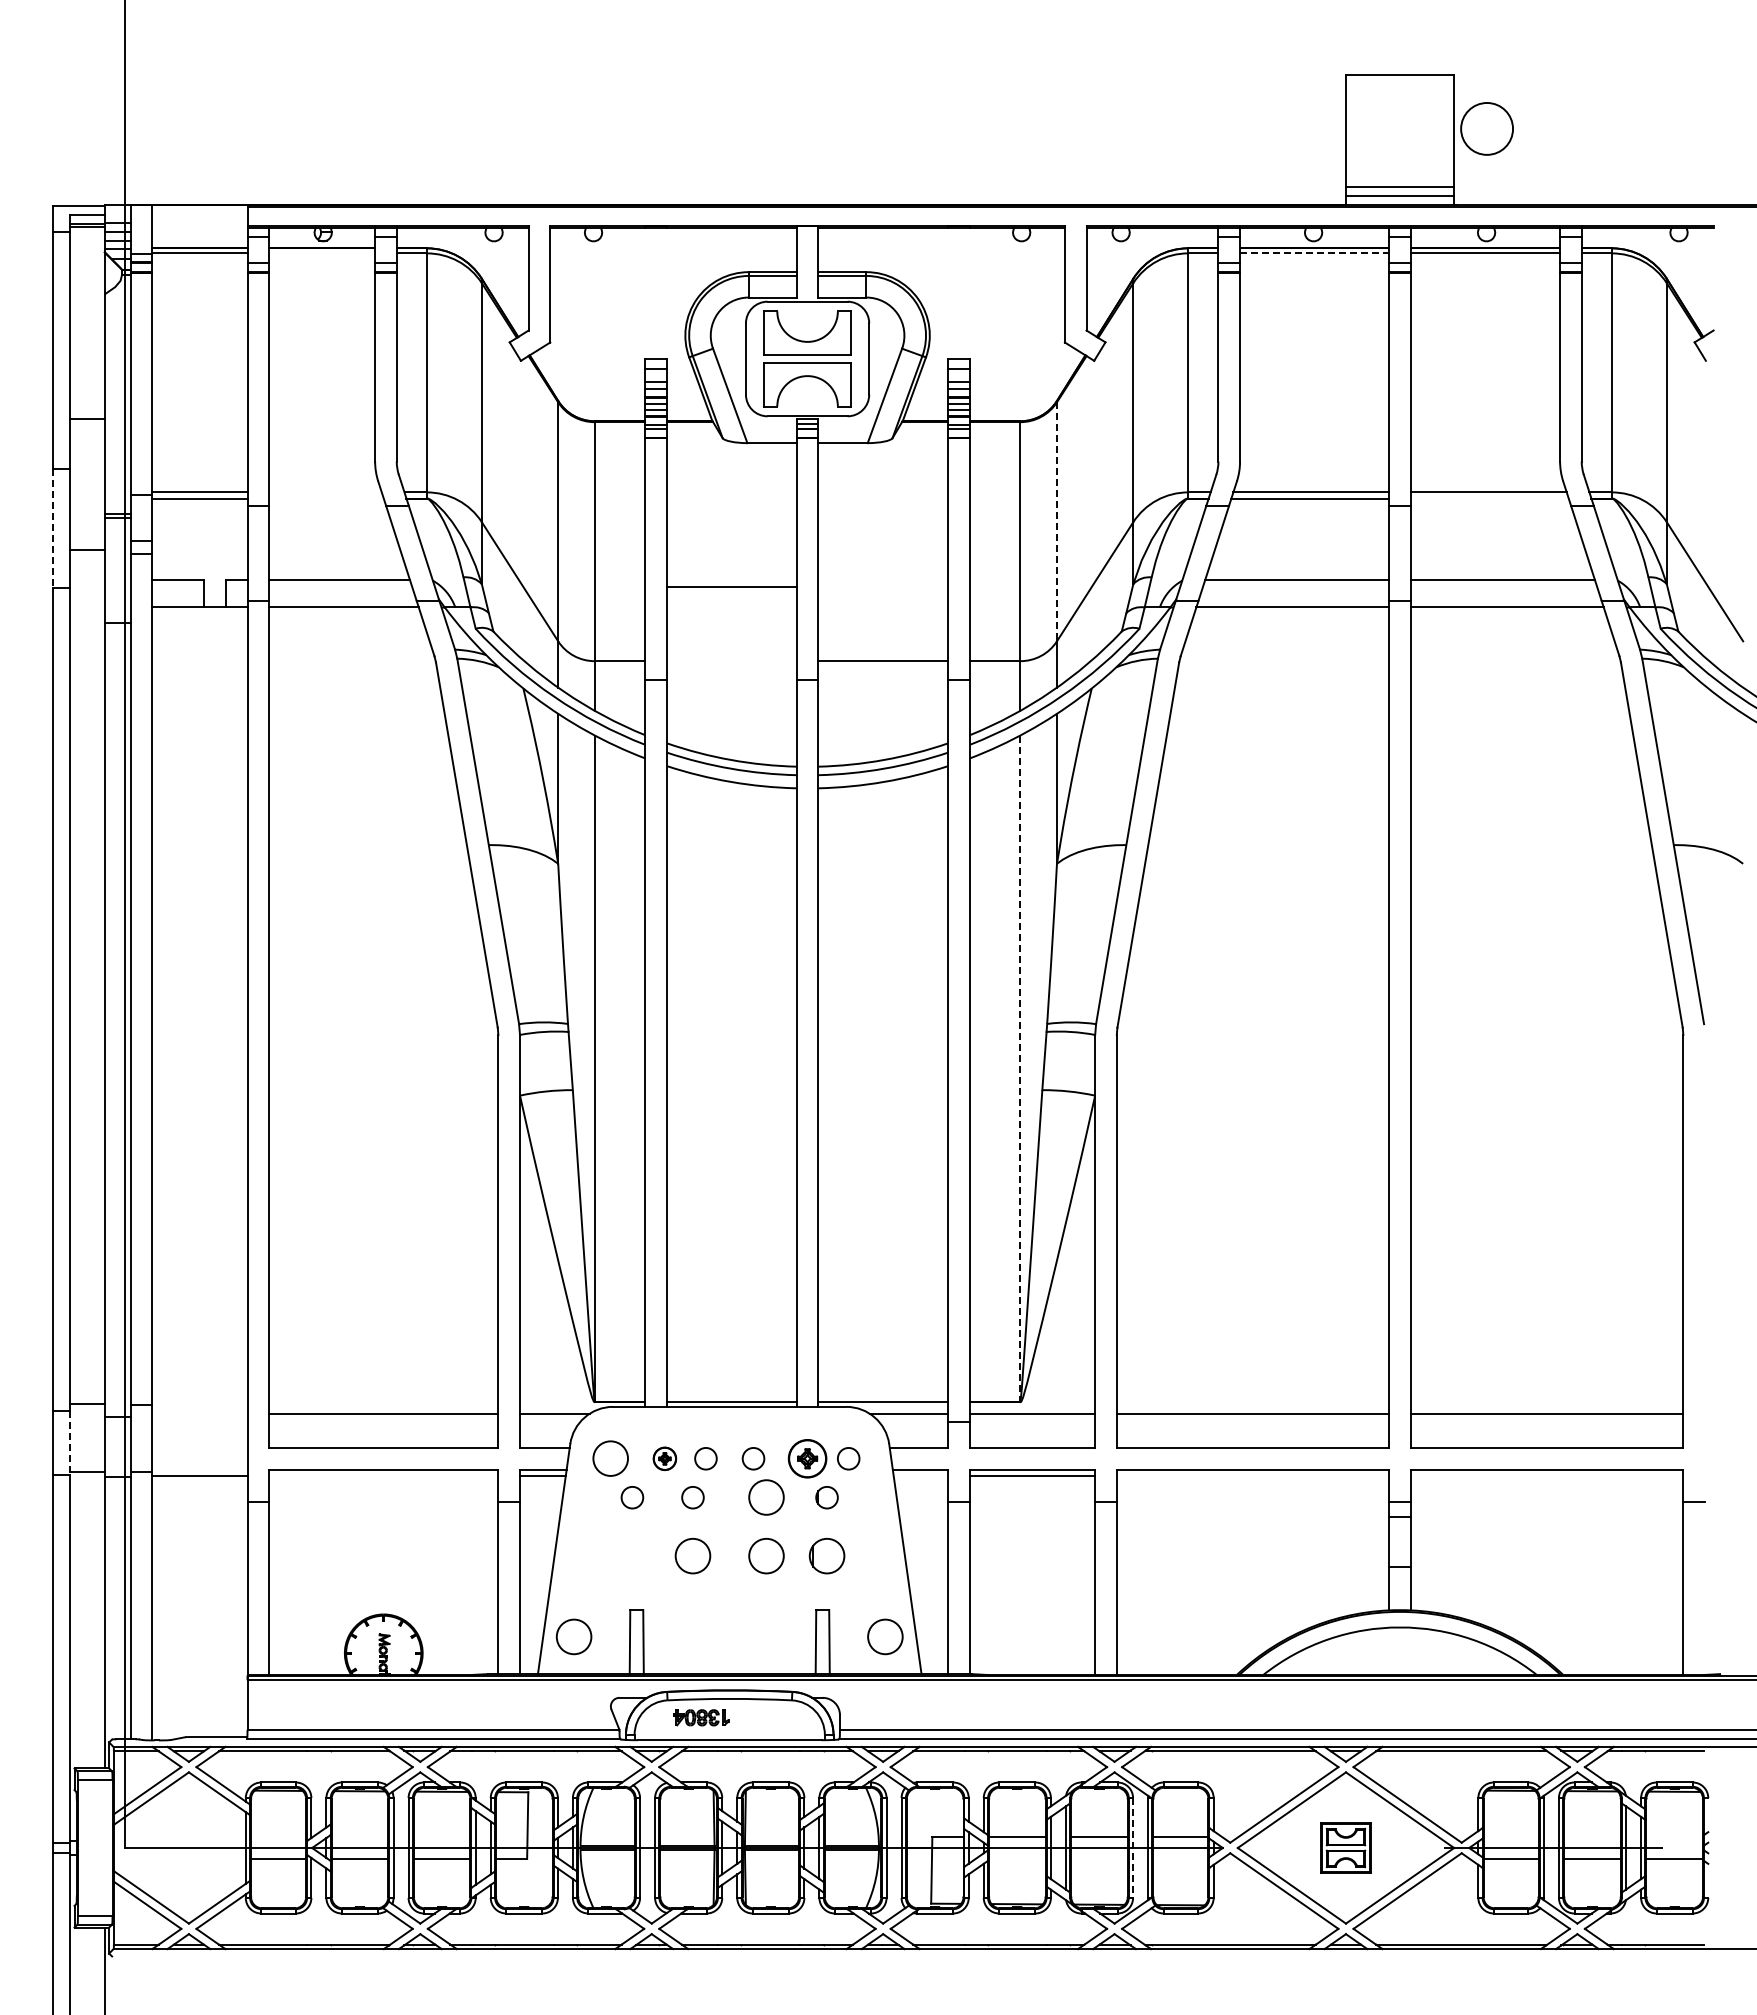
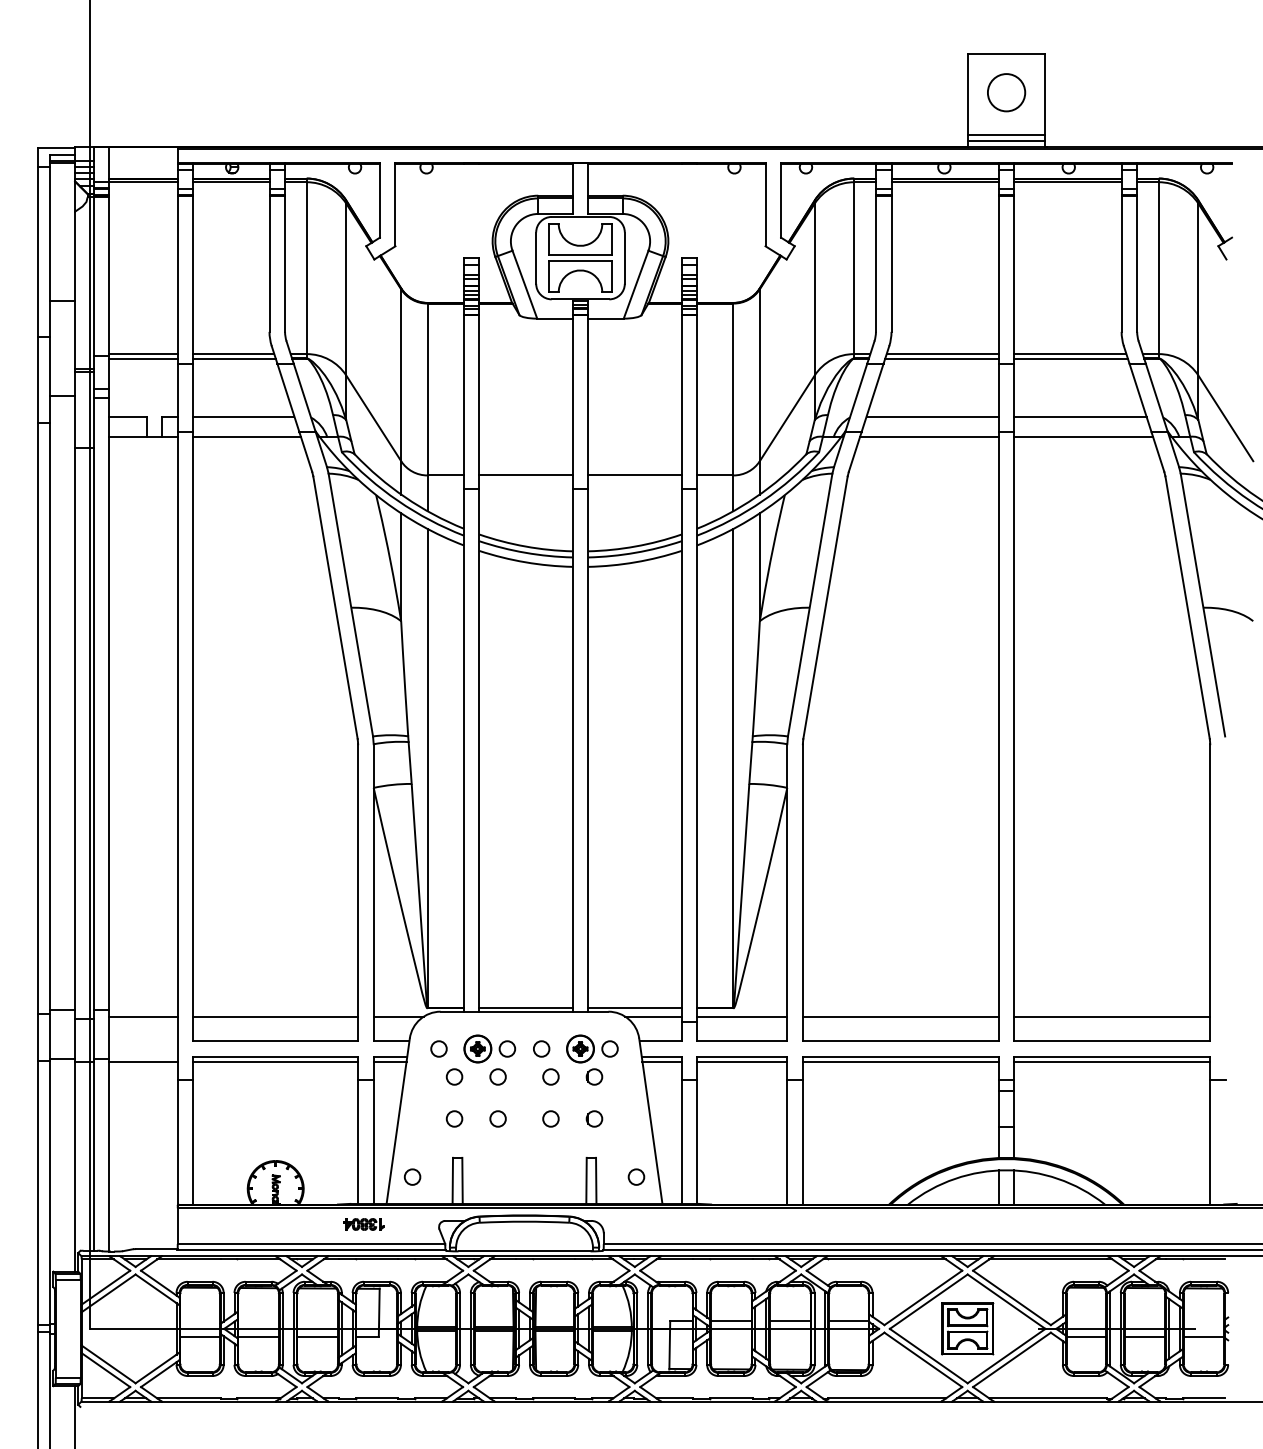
circle: (1486, 128) -> (1006, 92), moved
line: (322, 253) -> (231, 182), added
line: (1314, 253) -> (945, 182), dashed -> solid
line: (325, 492) -> (233, 354), added
line: (326, 498) -> (234, 358), added
line: (1489, 498) -> (1070, 358), added
line: (1056, 521) -> (759, 375), dashed -> solid
line: (52, 528) -> (37, 380), dashed -> solid
line: (731, 587) -> (525, 475), moved
line: (1020, 1069) -> (733, 769), dashed -> solid
line: (199, 1413) -> (143, 1016), added
line: (70, 1443) -> (50, 1038), dashed -> solid
circle: (610, 1458) -> (438, 1048), size x0.62
part: (664, 1458) -> (477, 1048), size x1.67
line: (383, 1476) -> (275, 1061), added
line: (920, 1476) -> (661, 1061), added
line: (1252, 1476) -> (900, 1061), added
line: (1546, 1476) -> (1111, 1061), added
circle: (766, 1497) -> (550, 1076), size x0.62
circle: (632, 1555) -> (454, 1118), added
circle: (692, 1555) -> (497, 1118), size x0.62
circle: (766, 1555) -> (550, 1118), size x0.62
circle: (826, 1555) -> (594, 1118), size x0.62
circle: (573, 1636) -> (412, 1176), size x0.62
circle: (885, 1636) -> (636, 1176), size x0.62
line: (1389, 1651) -> (998, 1187), added
line: (1410, 1651) -> (1014, 1187), added
part: (701, 1717) -> (363, 1224), moved
part: (1345, 1847) -> (967, 1328), size x1.43
line: (1133, 1848) -> (814, 1329), dashed -> solid

